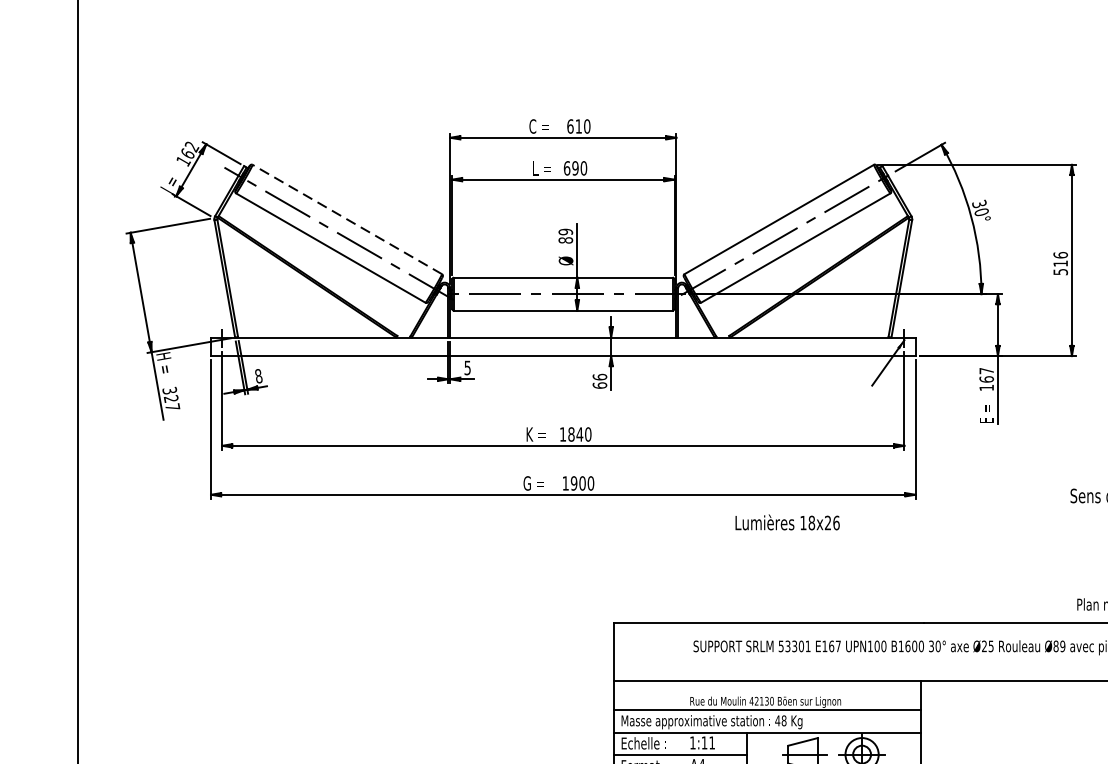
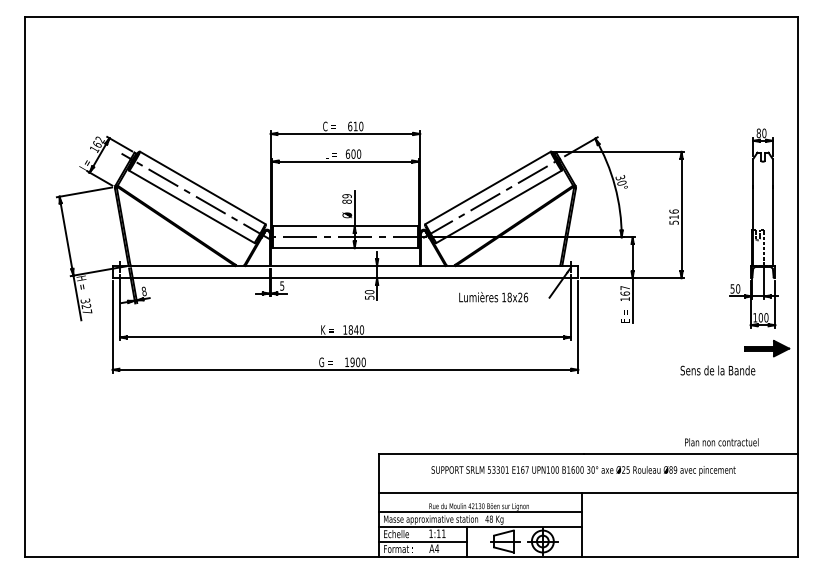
text: (575, 167) -> (353, 153), 690 -> 600
line: (346, 218) -> (202, 187), dashed -> solid
text: (599, 380) -> (369, 294), 66 -> 50
text: (787, 523) -> (493, 297), moved

